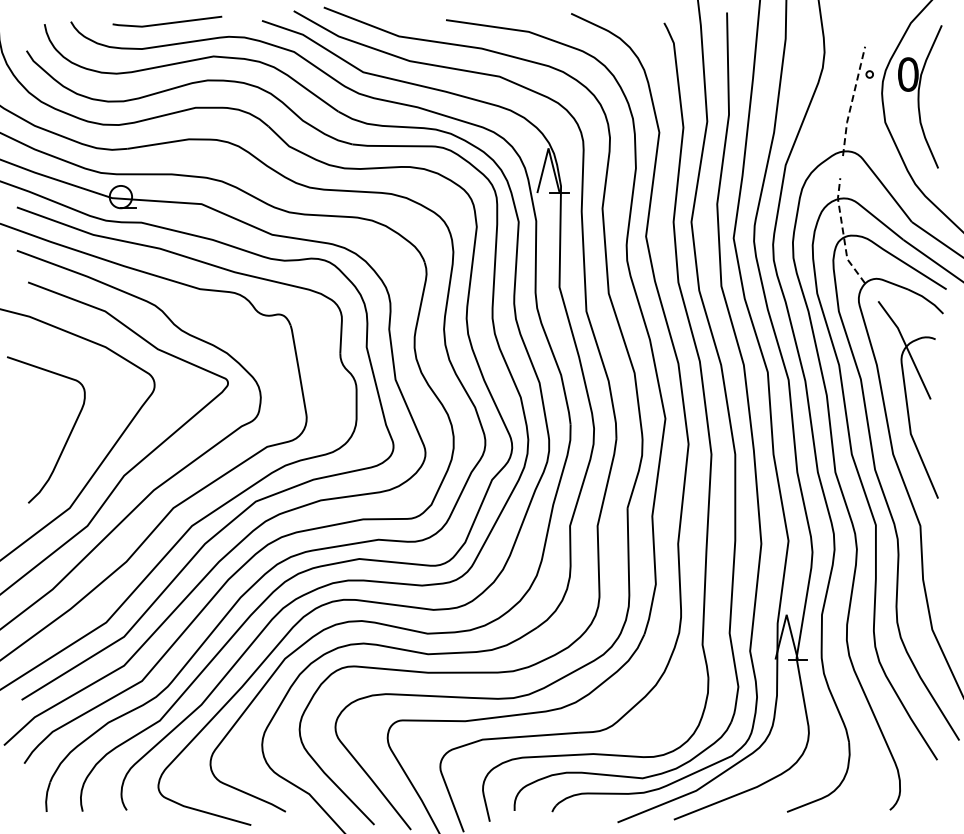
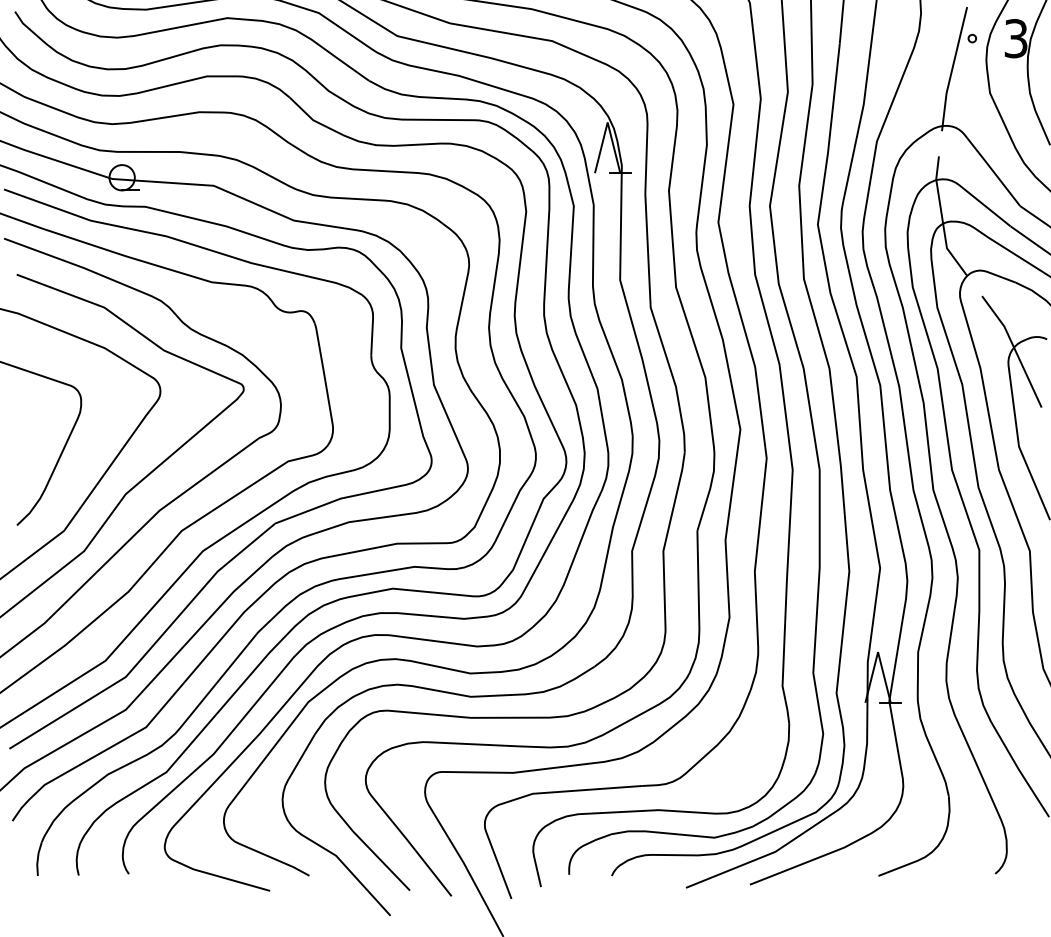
text: (908, 74) -> (1016, 38), 0 -> 3
line: (852, 100) -> (952, 68), dashed -> solid
line: (843, 232) -> (942, 217), dashed -> solid

